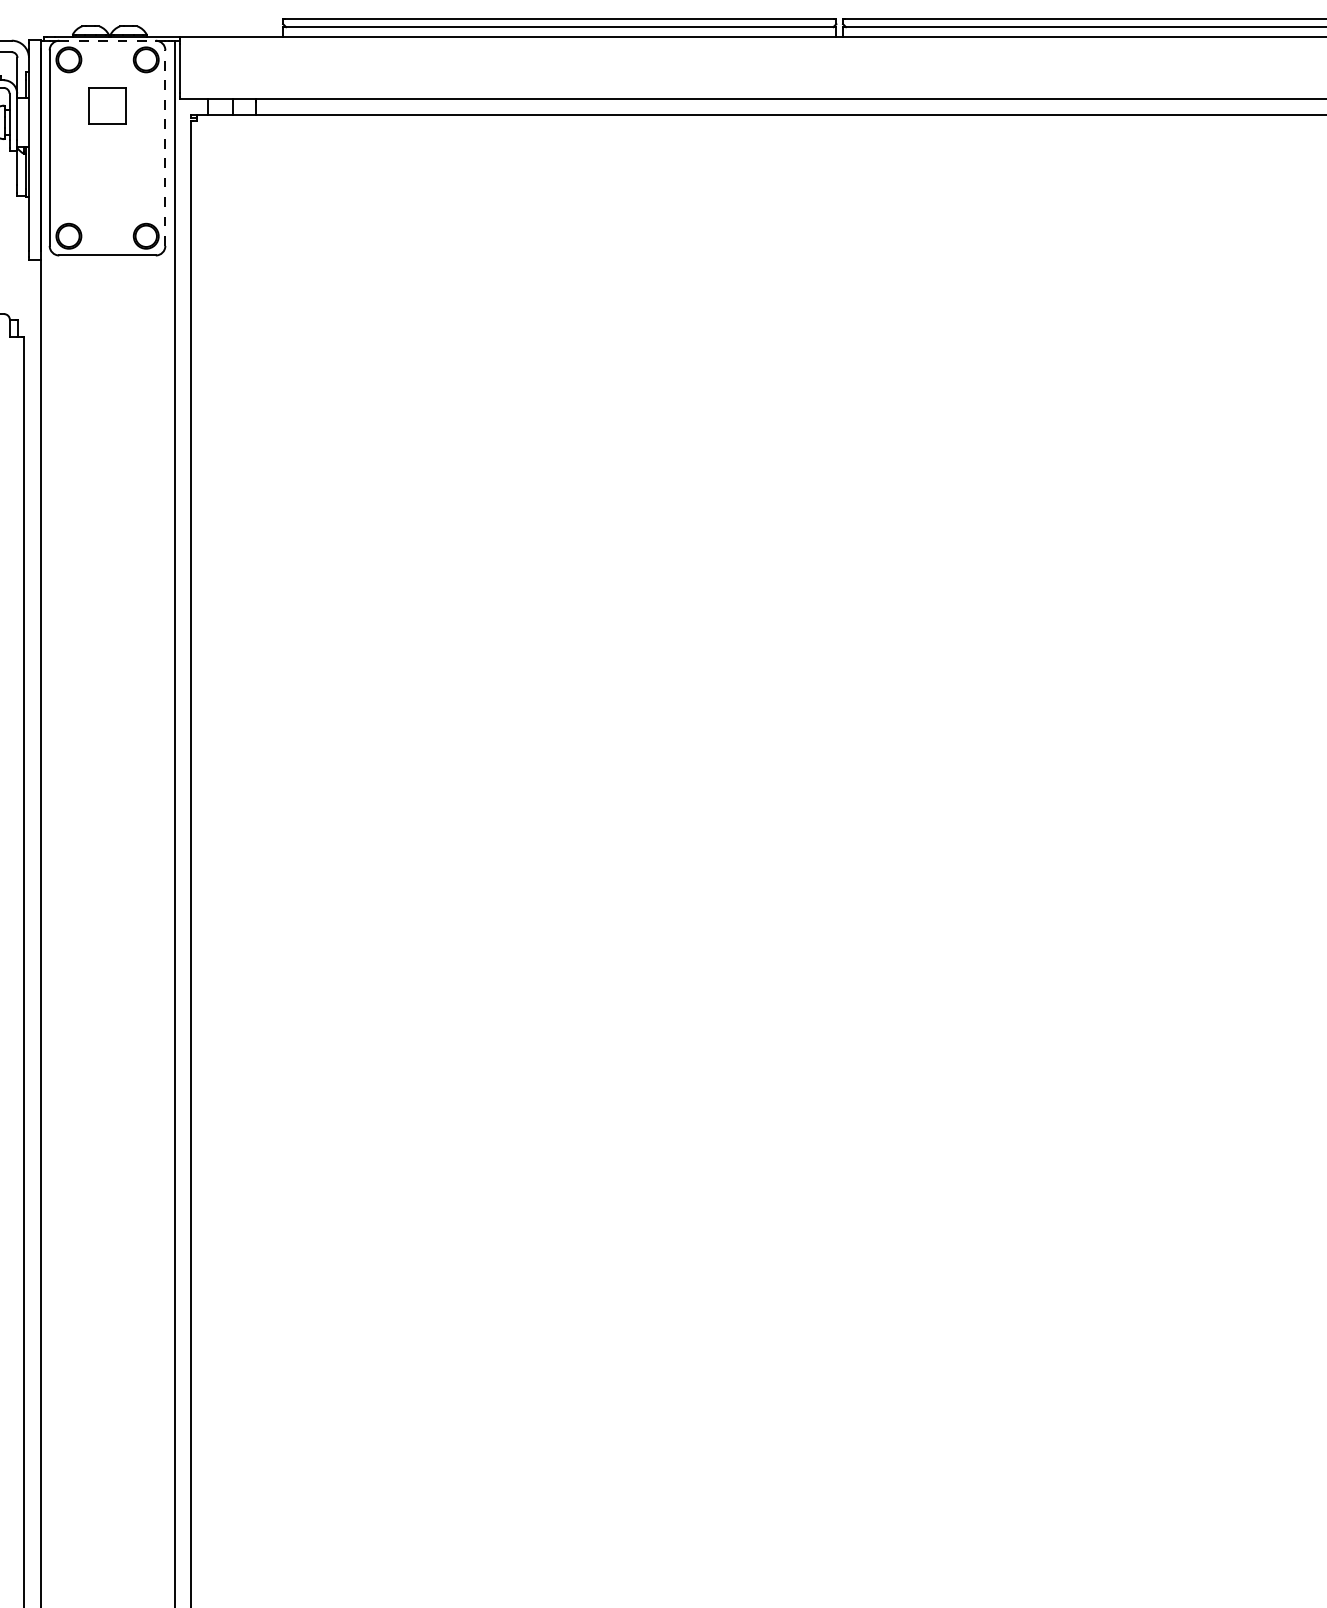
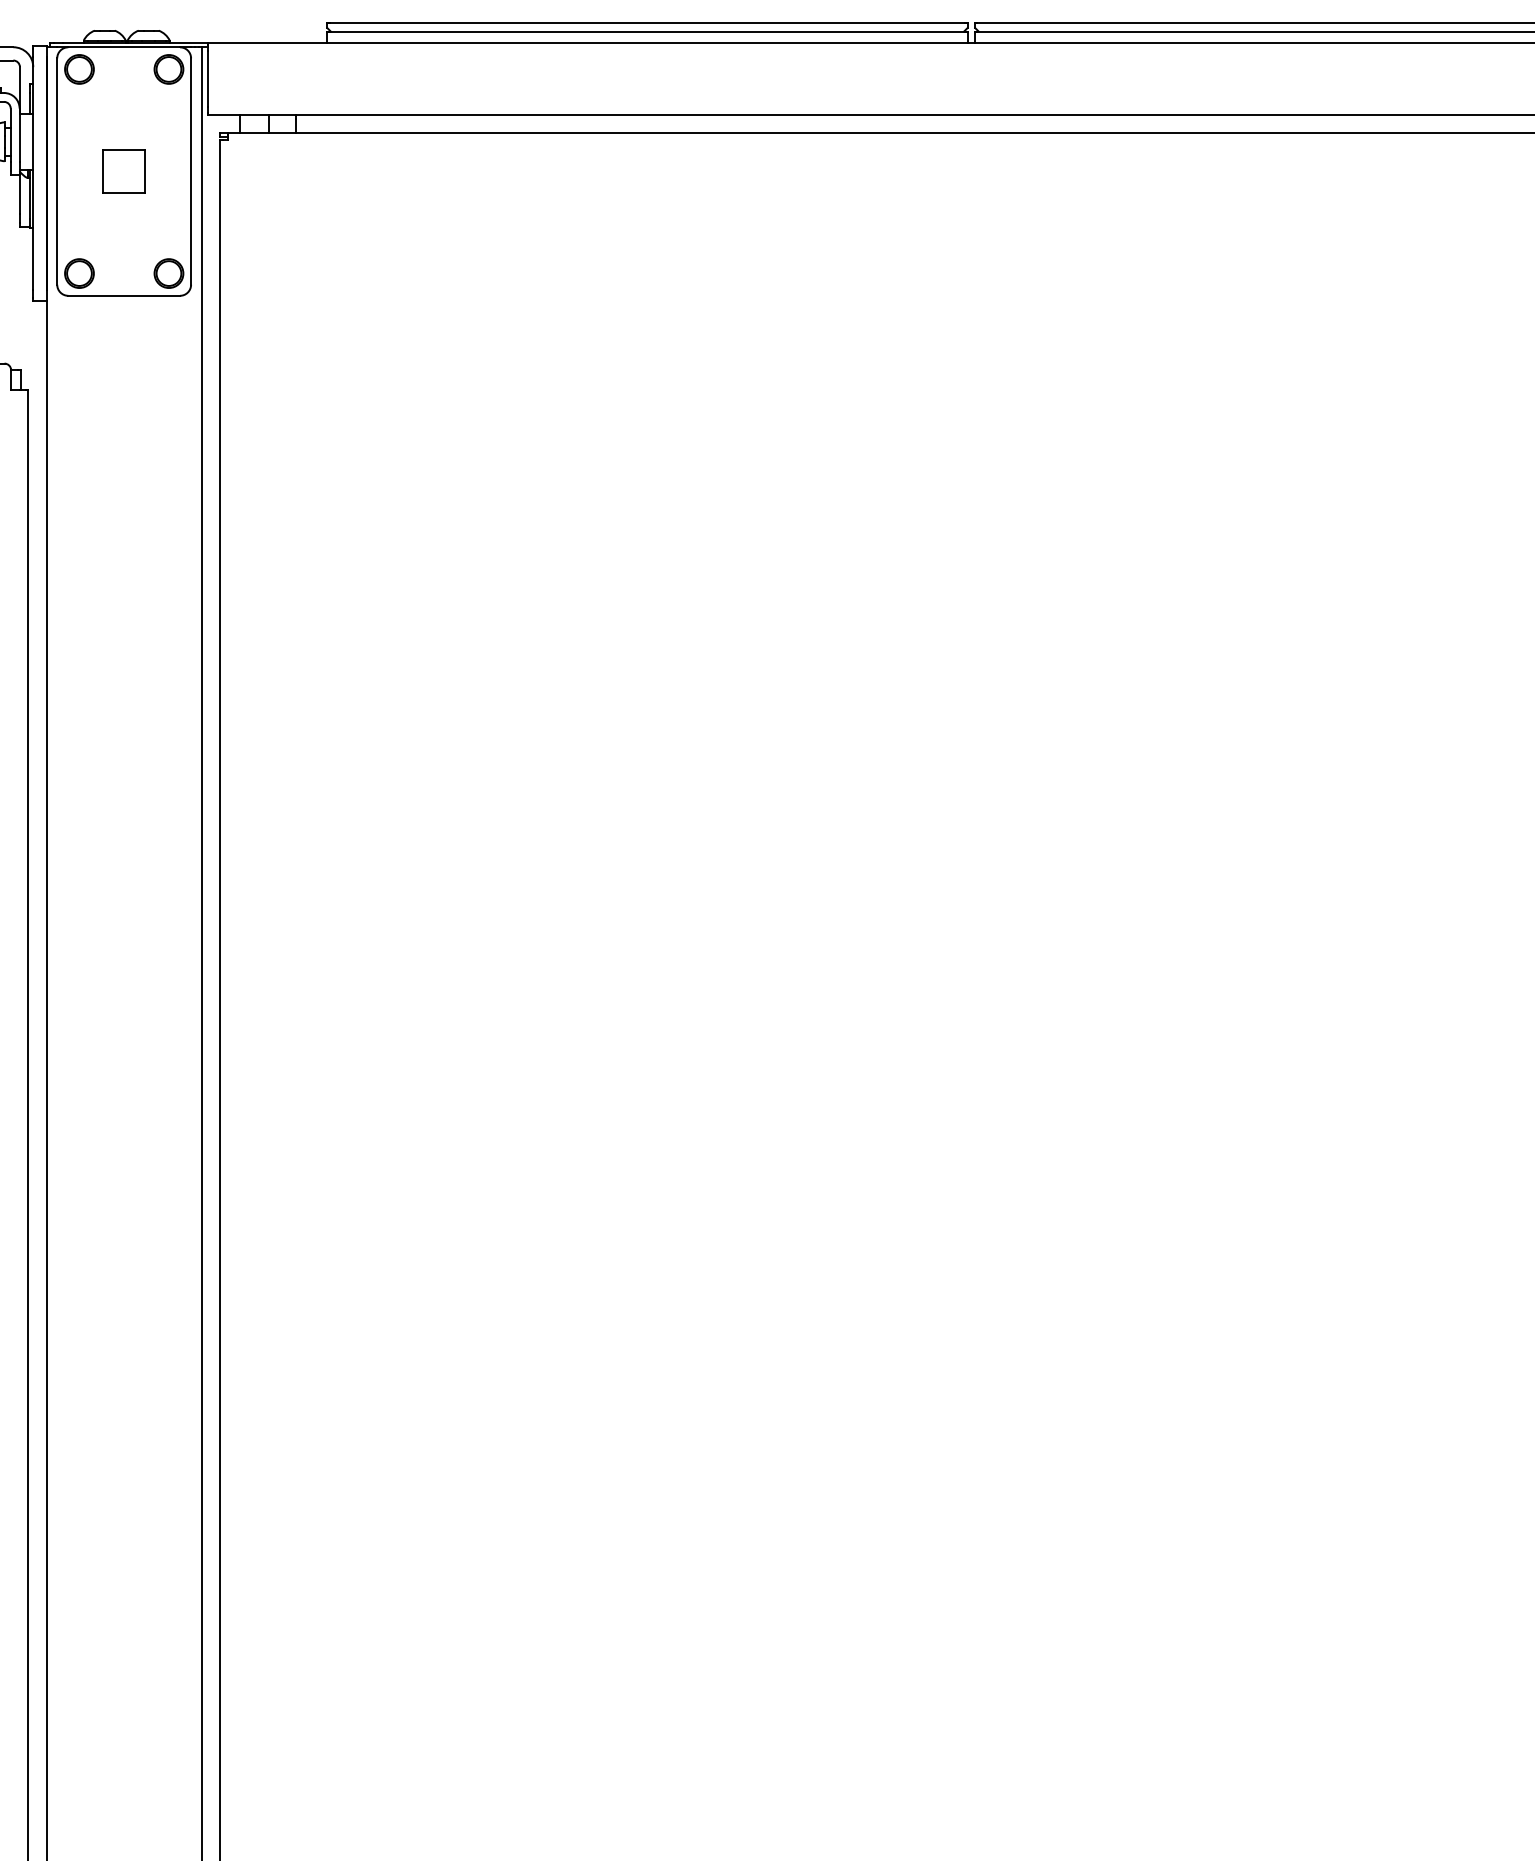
line: (107, 40) -> (124, 47), dashed -> solid
part: (106, 105) -> (123, 171), moved
line: (165, 148) -> (191, 171), dashed -> solid

